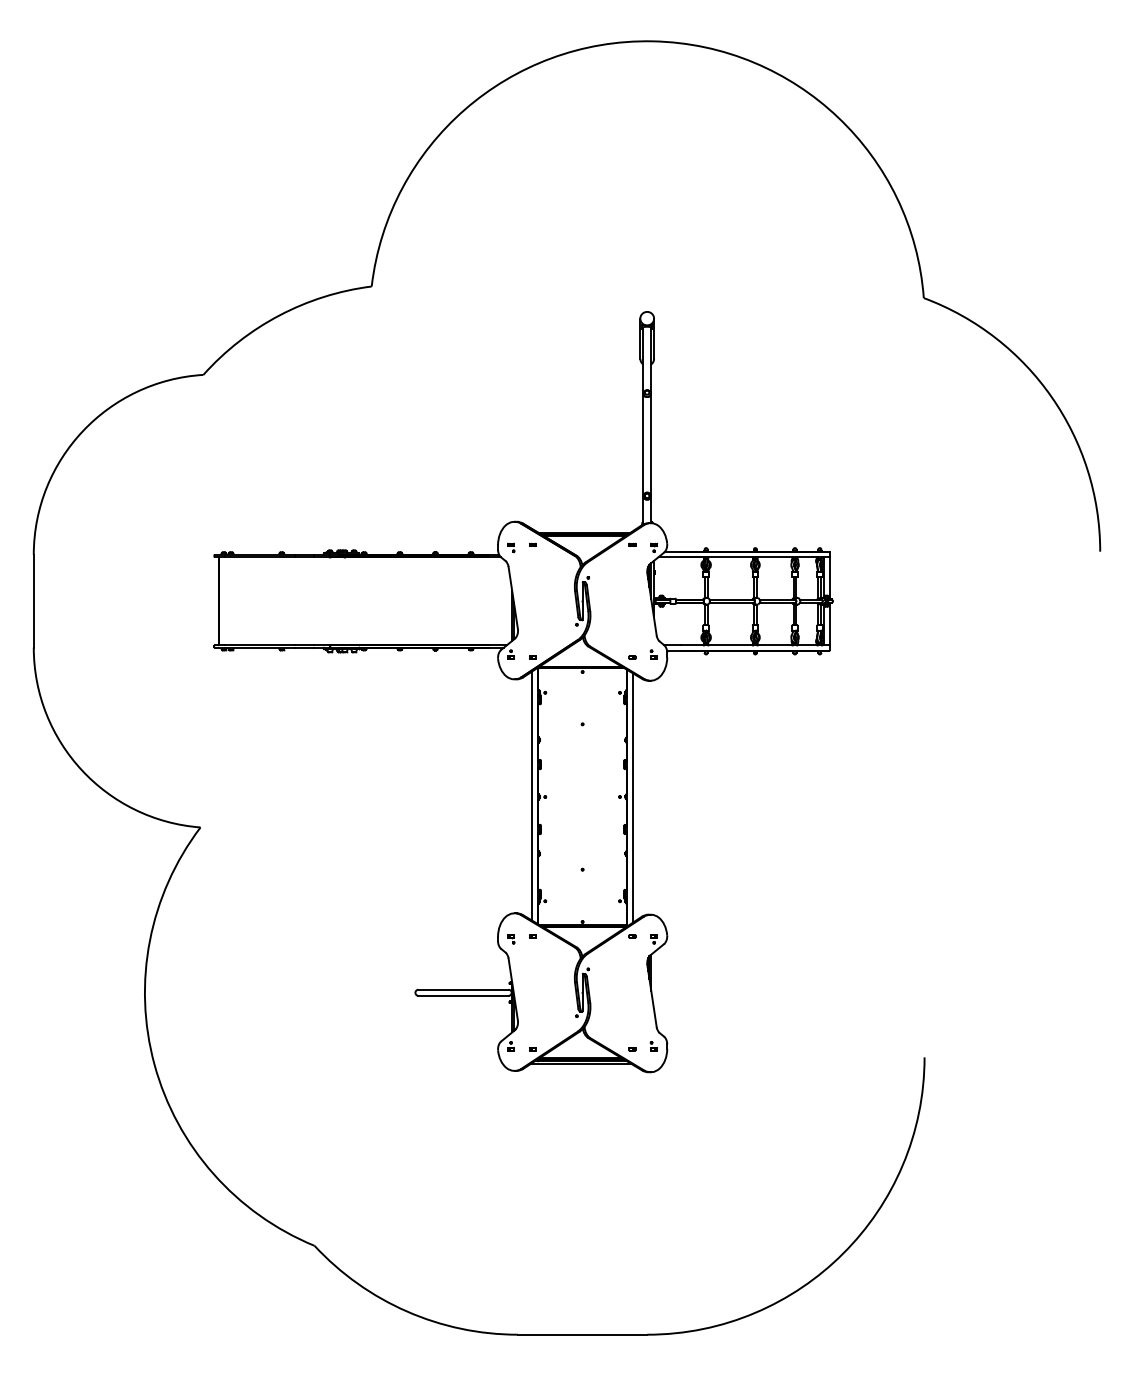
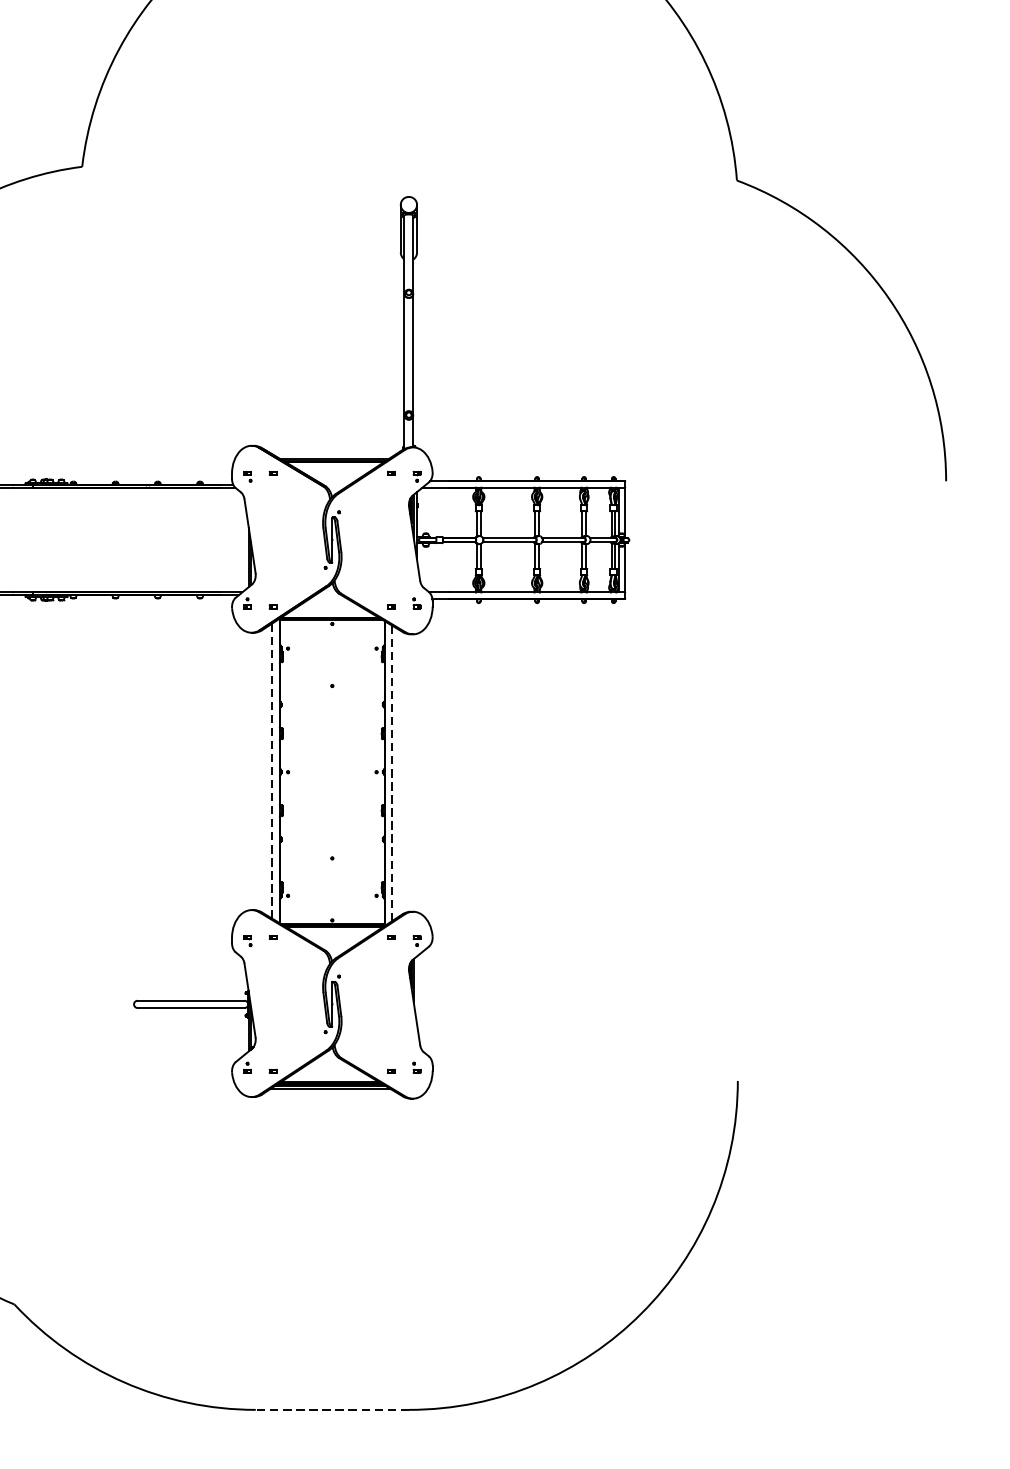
line: (532, 796) -> (272, 771), solid -> dashed
line: (633, 797) -> (392, 772), solid -> dashed
line: (582, 1334) -> (332, 1409), solid -> dashed

